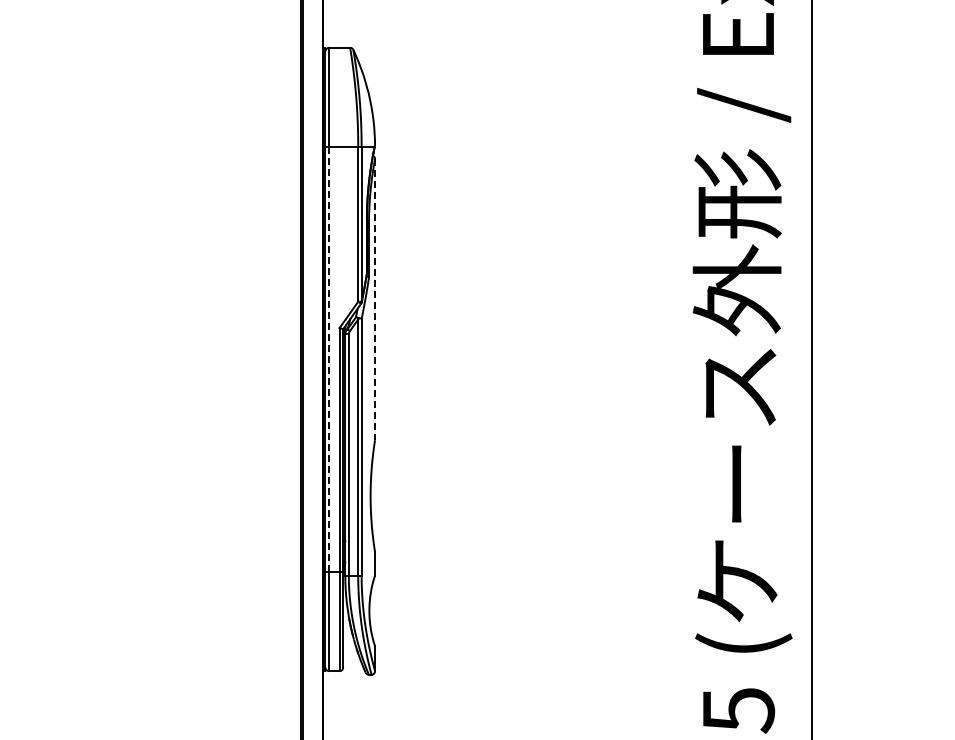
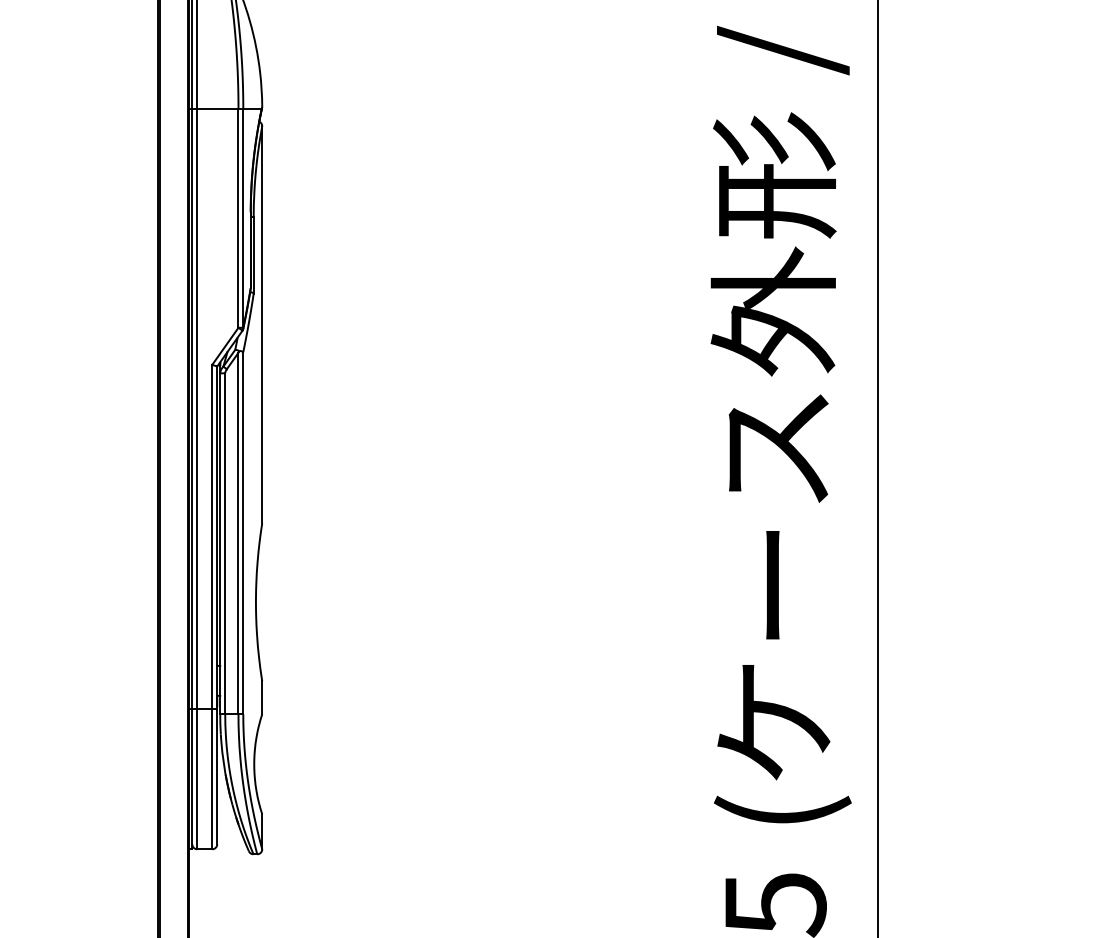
line: (375, 299) -> (262, 324), dashed -> solid
line: (329, 358) -> (197, 407), dashed -> solid

